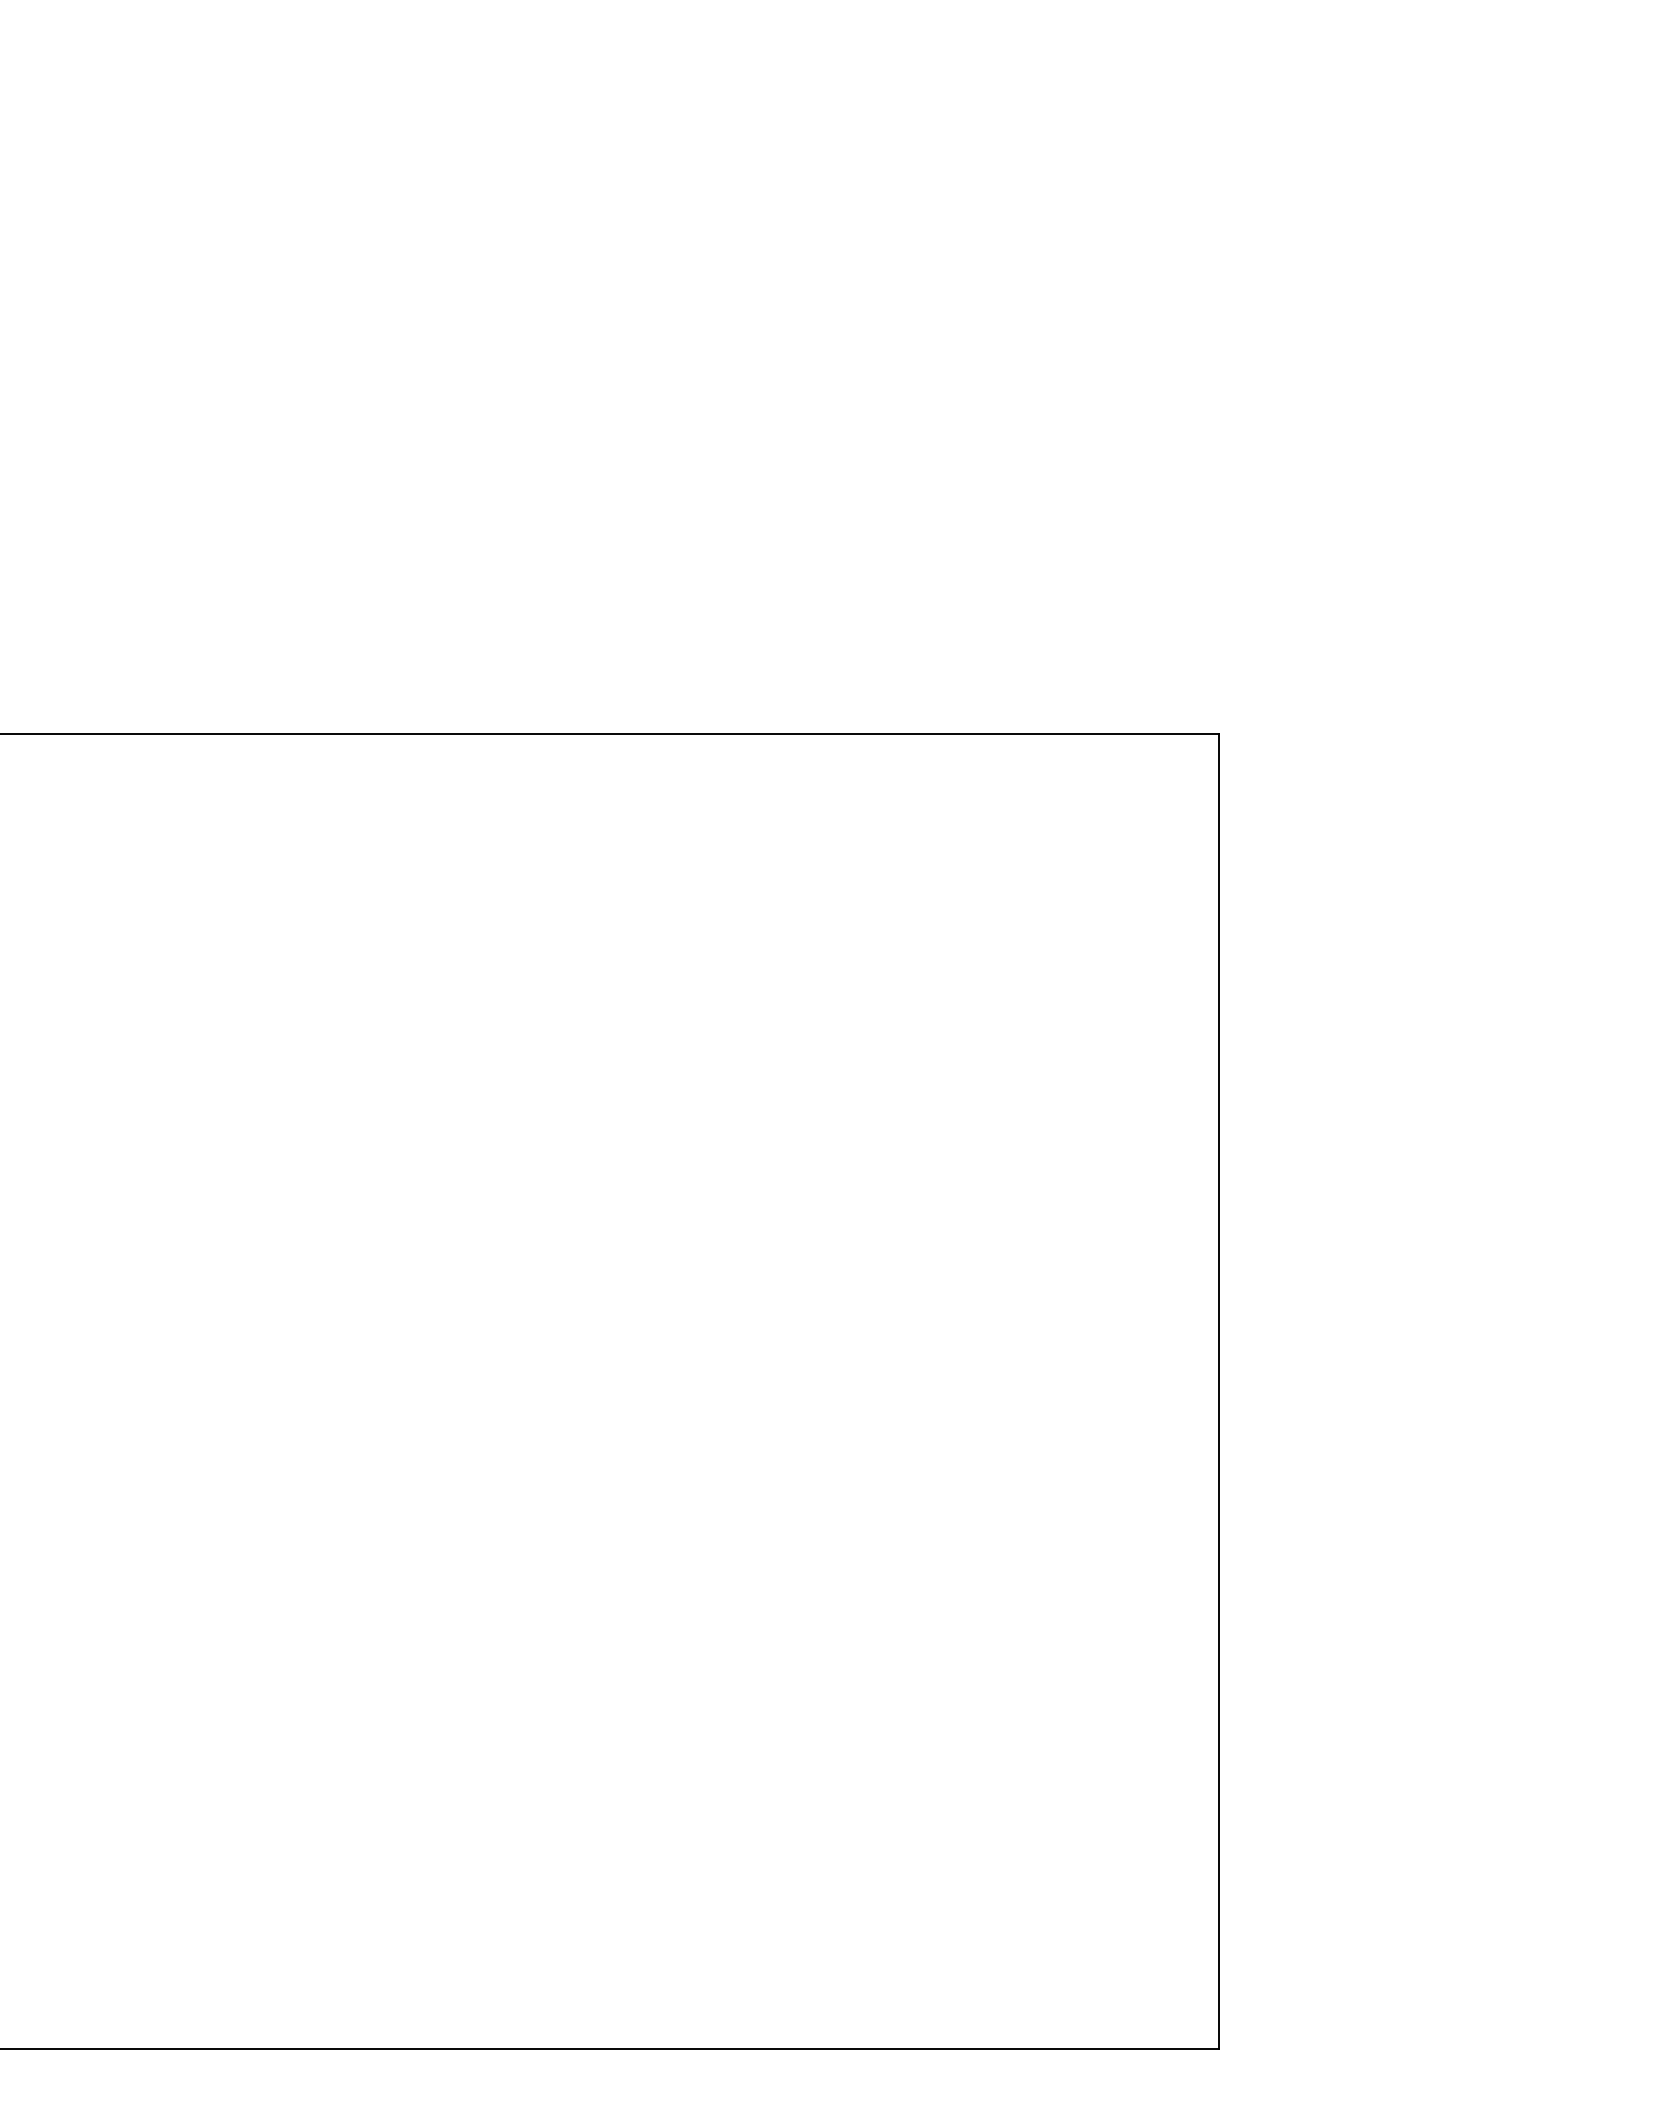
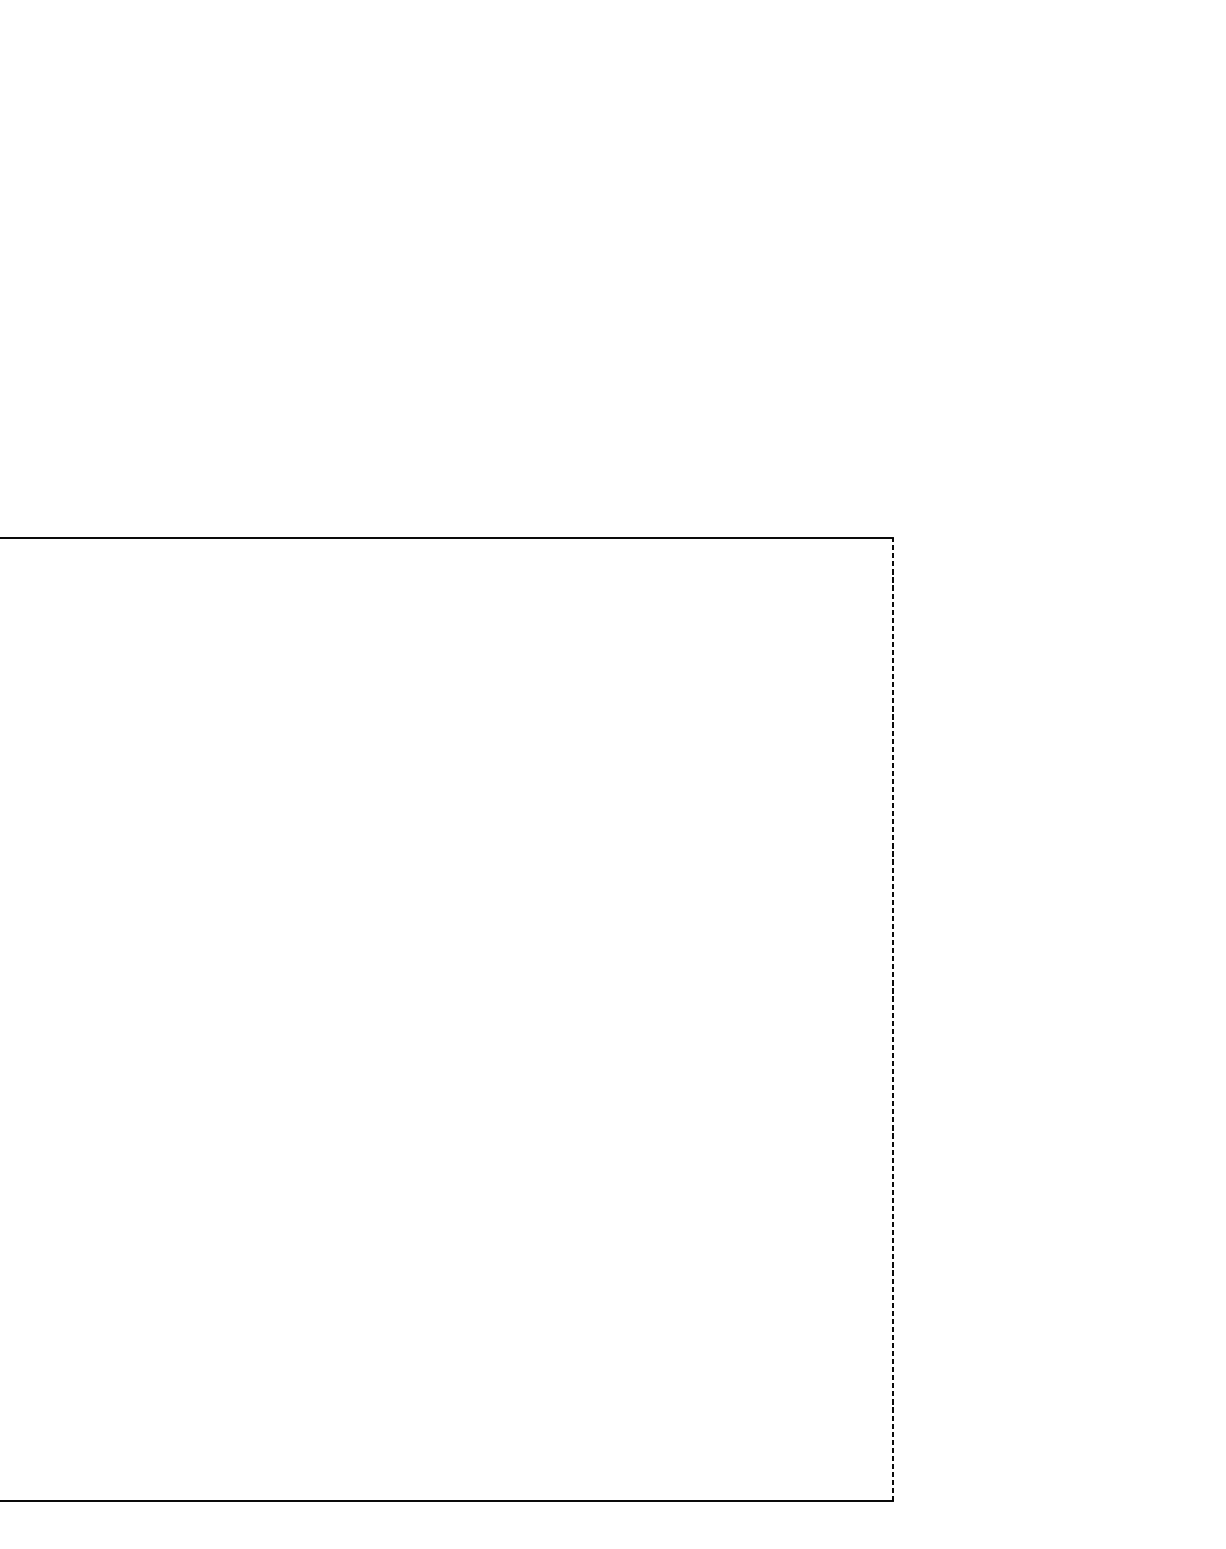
line: (1219, 1391) -> (893, 1019), solid -> dashed

